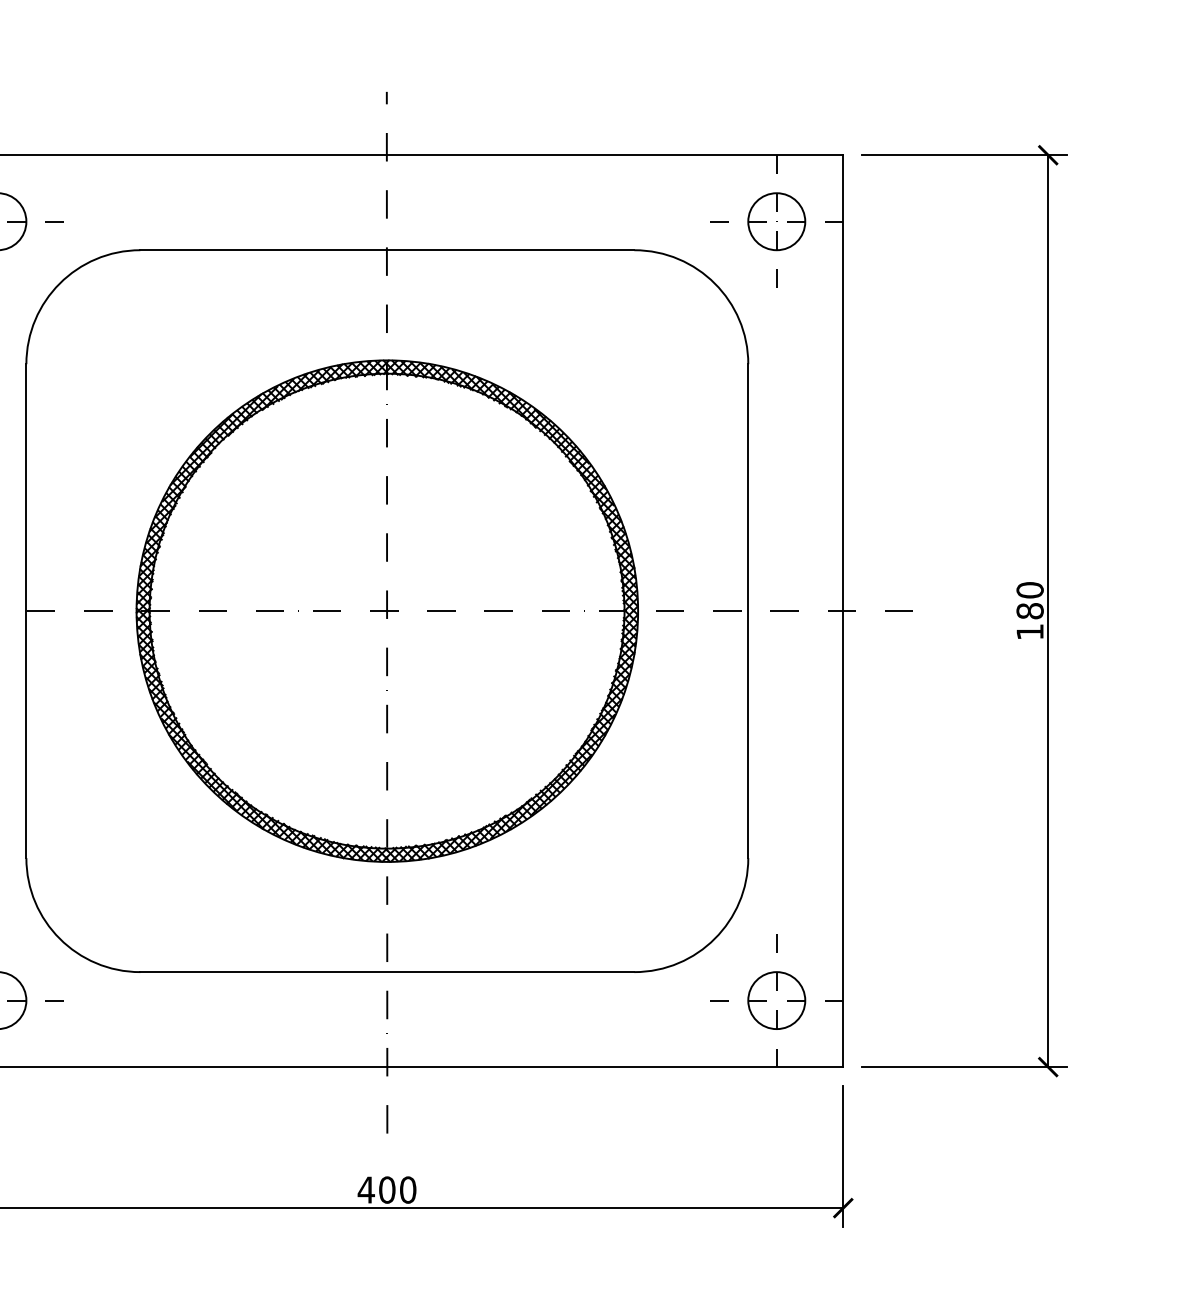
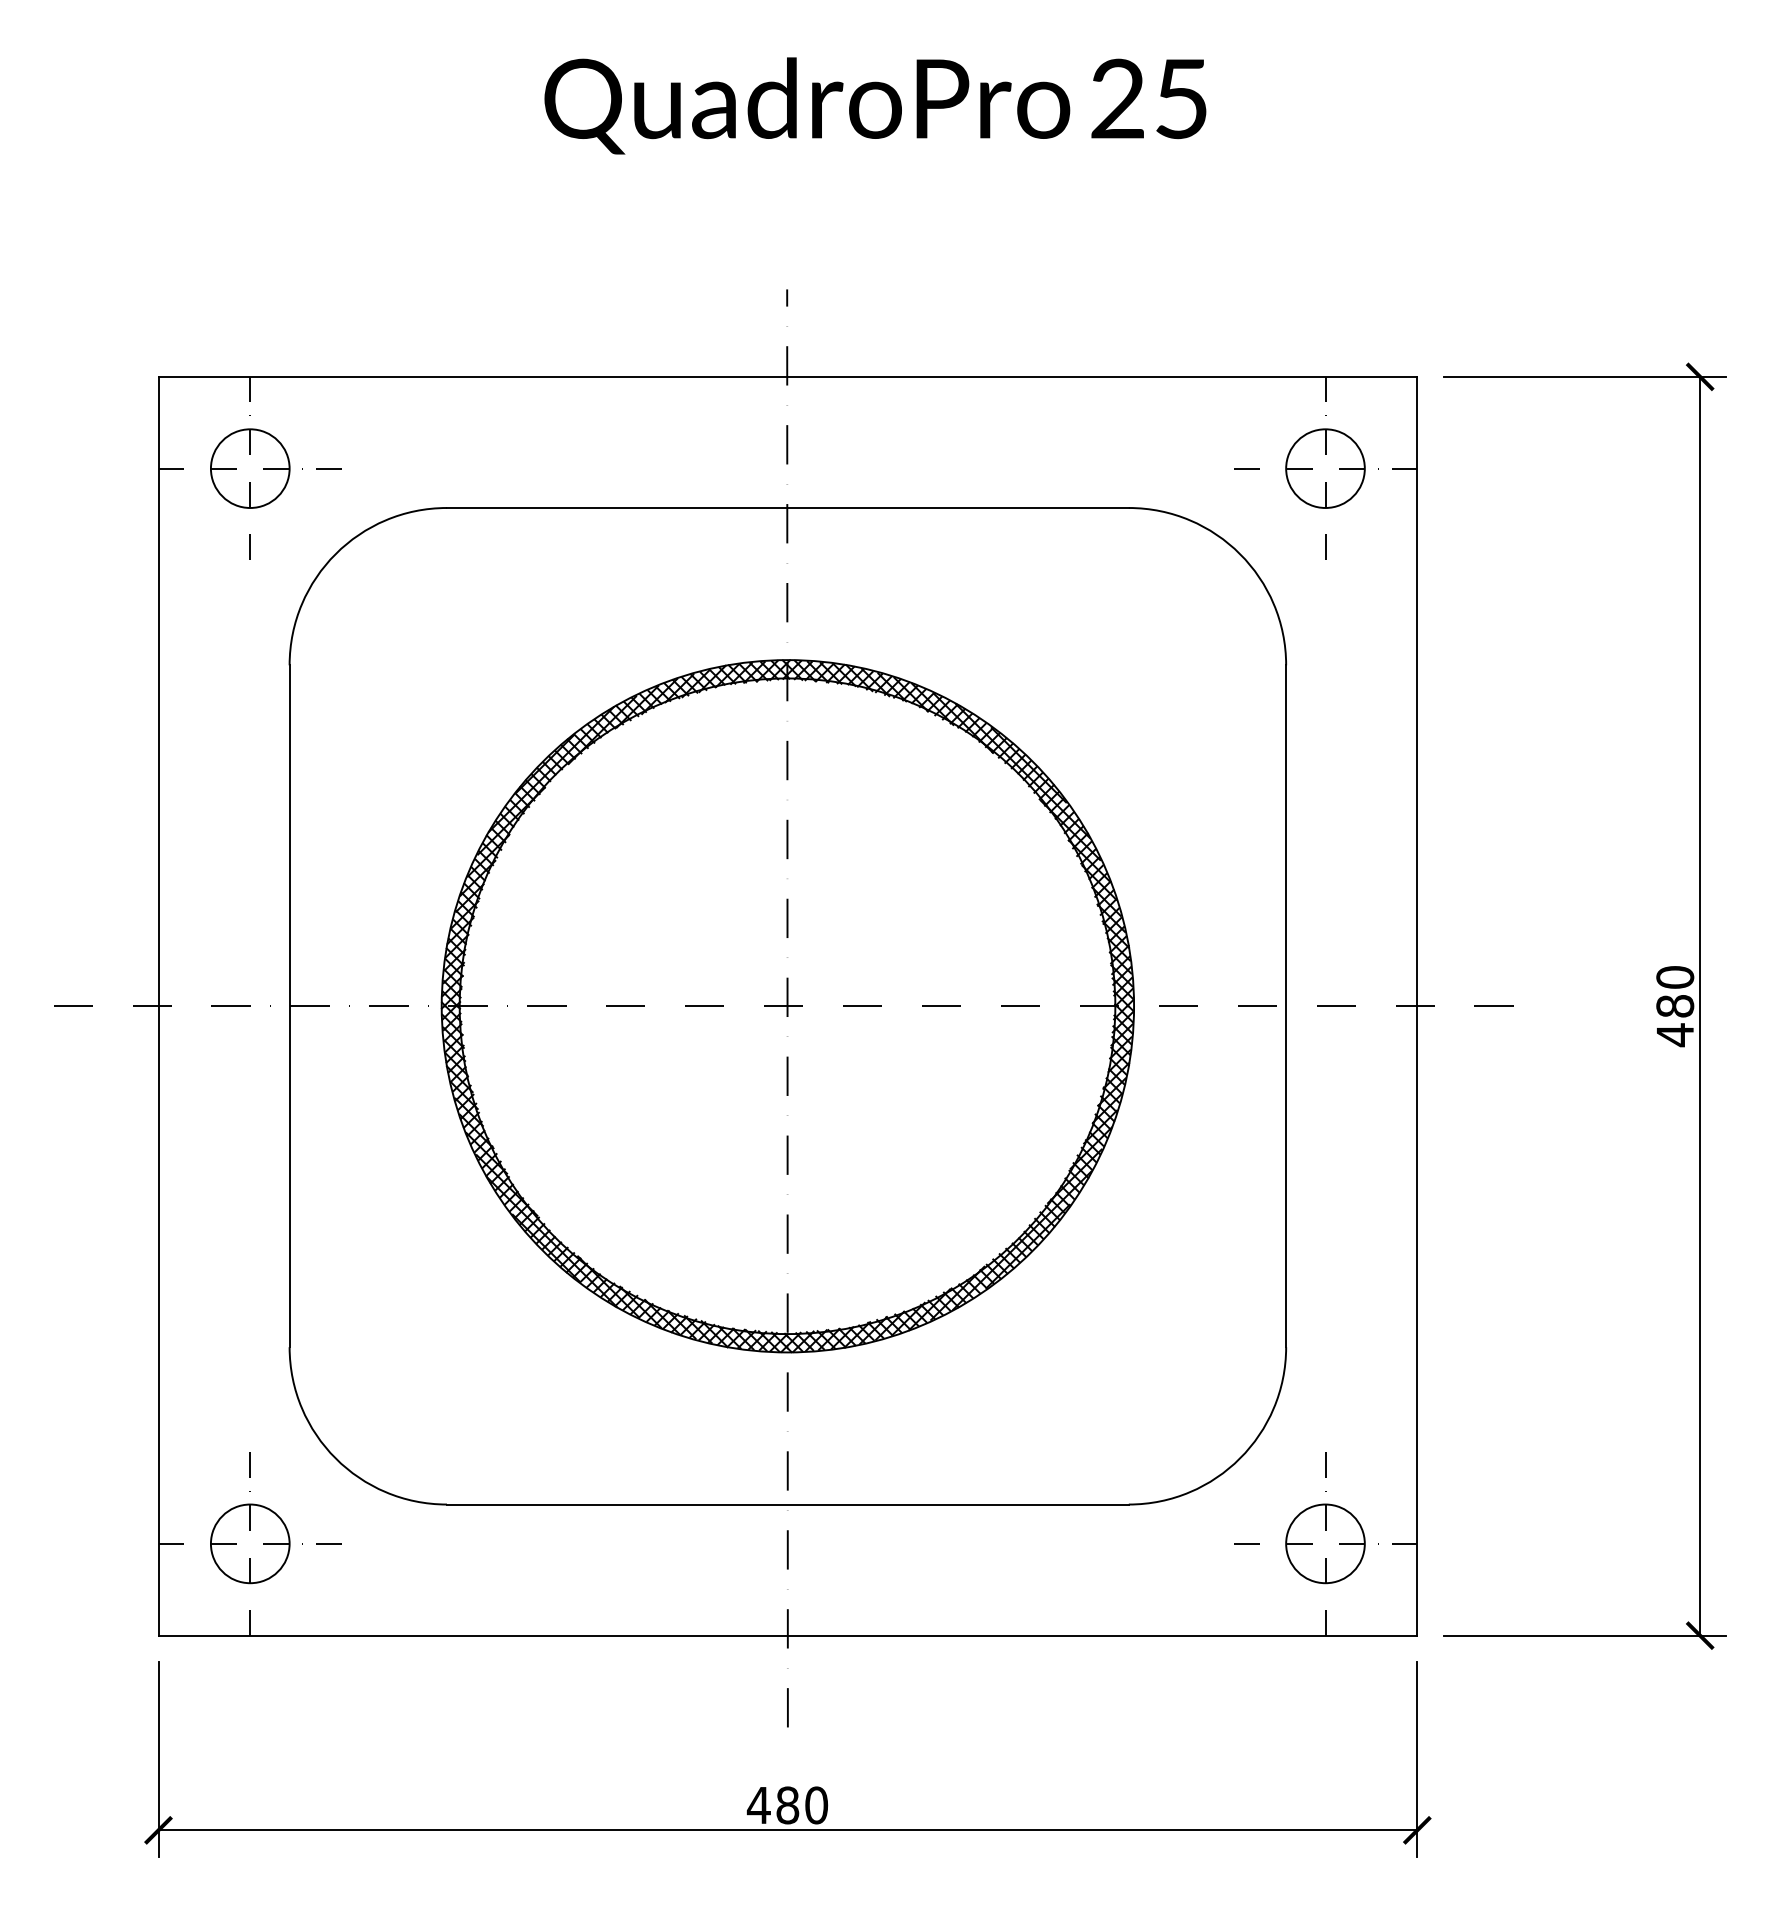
text: (1030, 632) -> (1675, 1035), 180 -> 480
text: (387, 1190) -> (787, 1805), 400 -> 480

